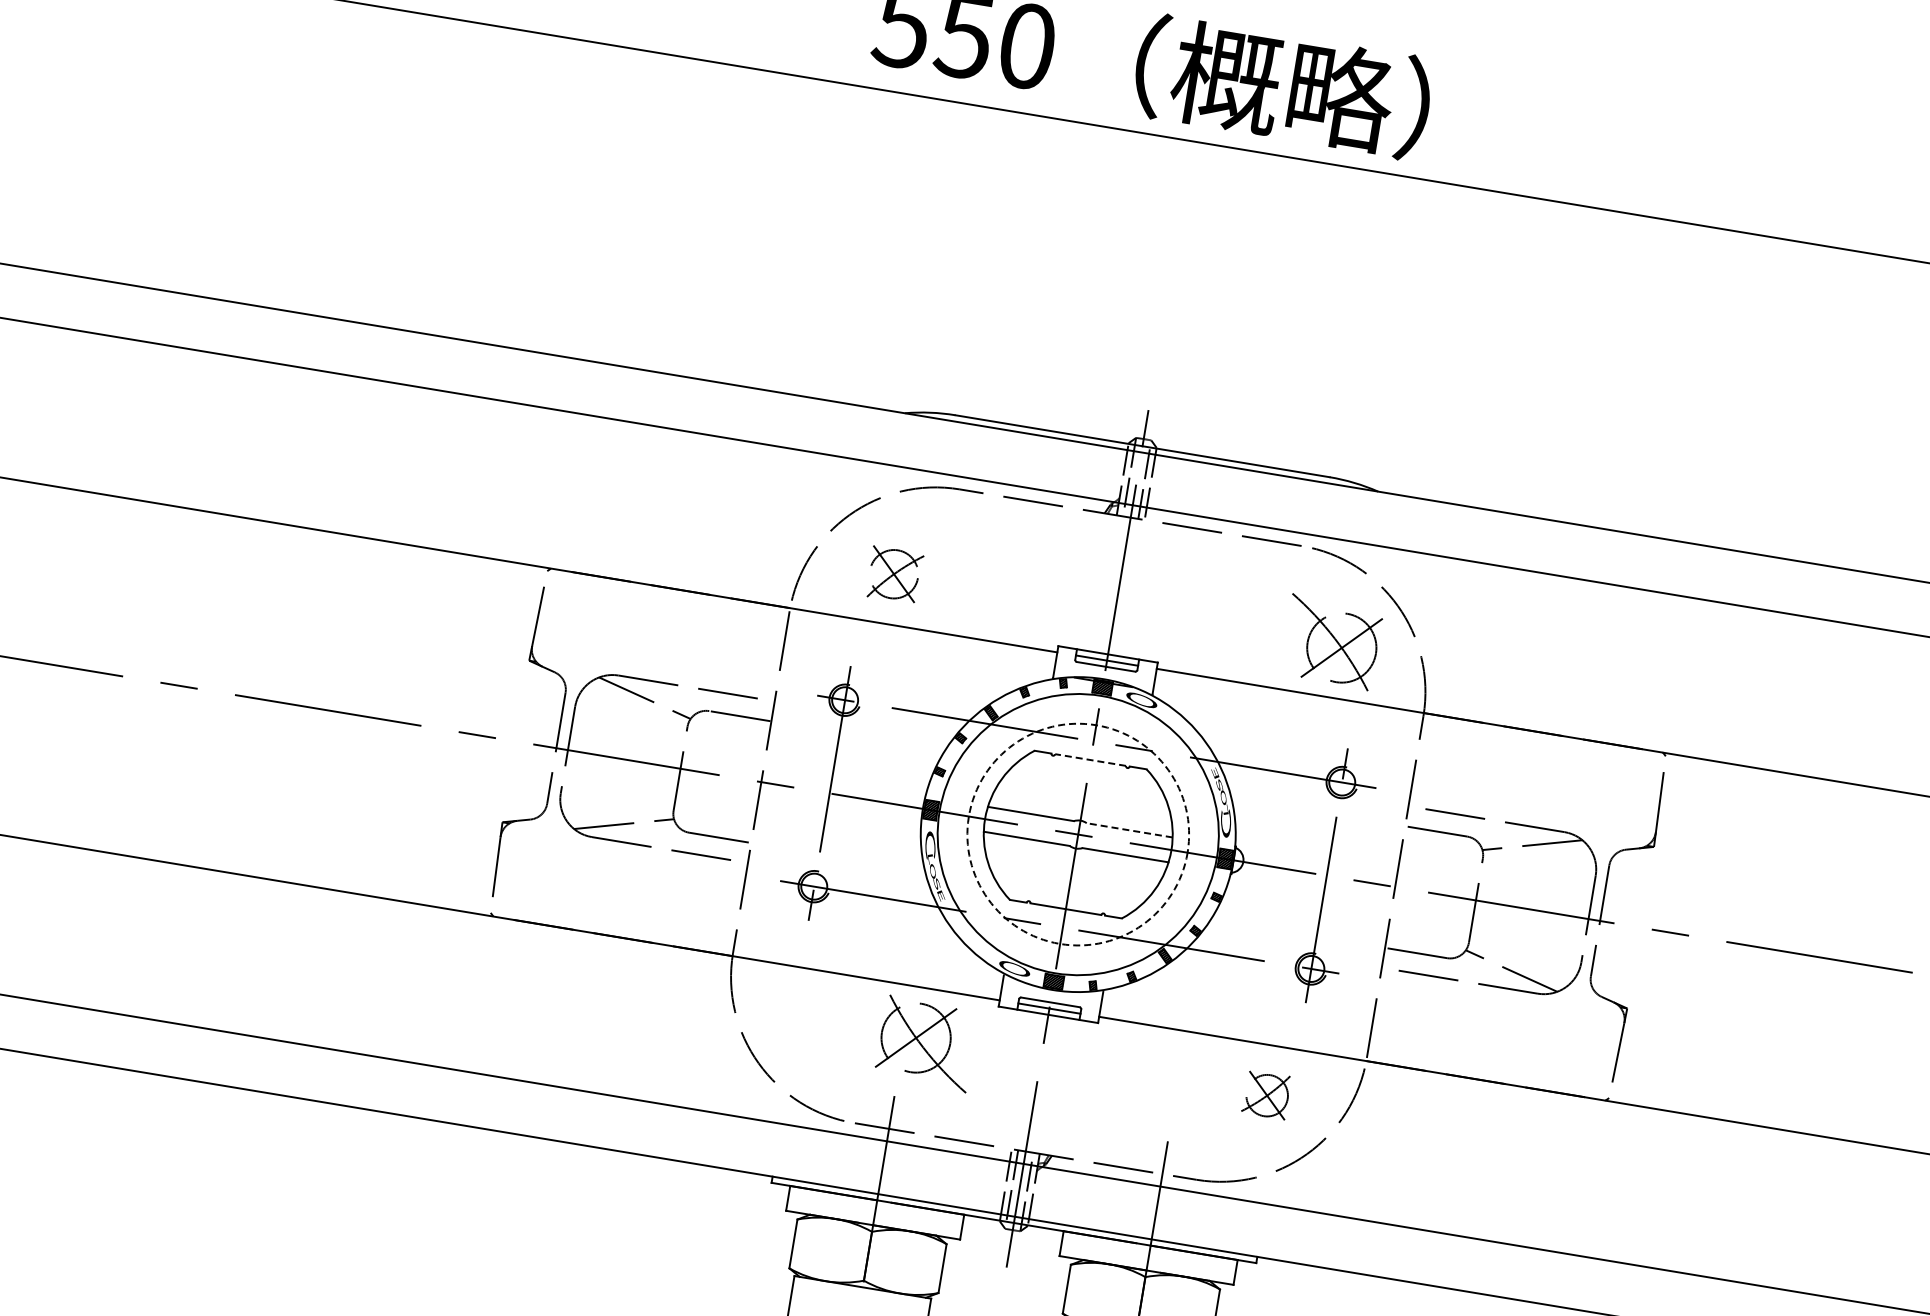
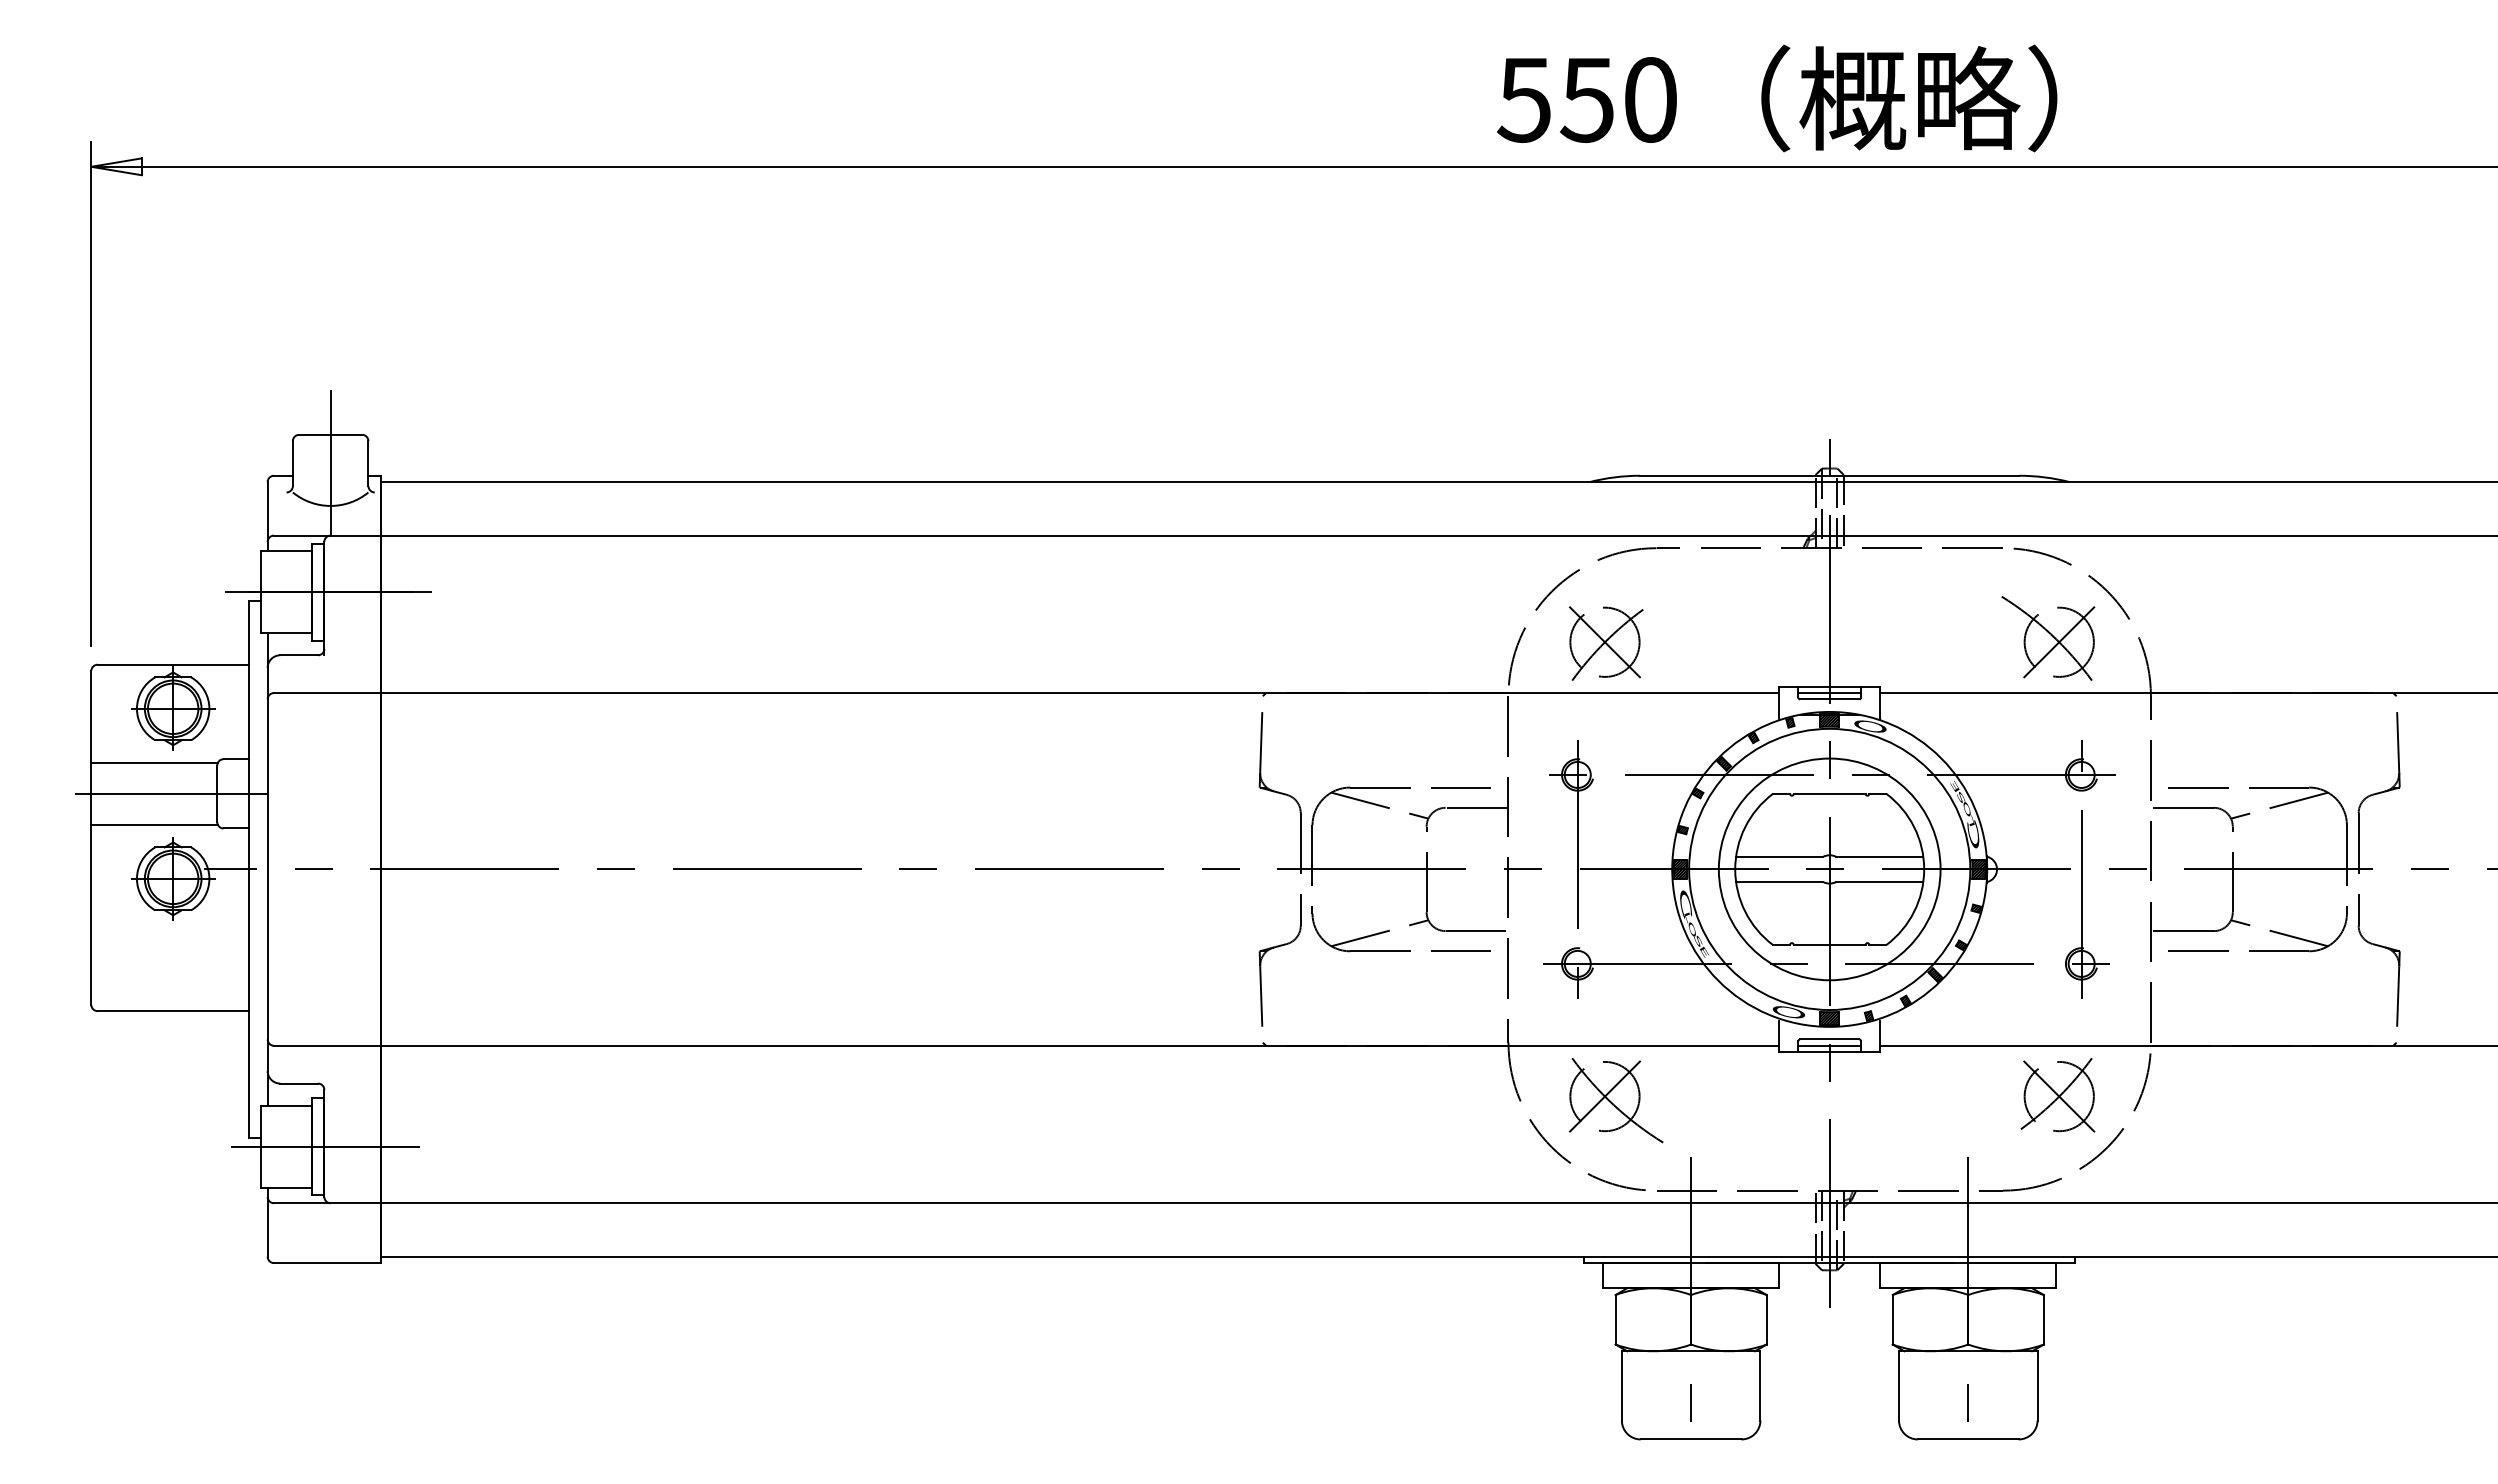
part: (894, 575) -> (1606, 643), size x1.43
line: (1090, 759) -> (1829, 793), dashed -> solid
line: (1129, 829) -> (1879, 856), dashed -> solid
circle: (1078, 834) -> (1829, 869), dashed -> solid
part: (926, 1043) -> (1616, 1100), moved
part: (1266, 1094) -> (2057, 1095), size x1.67

